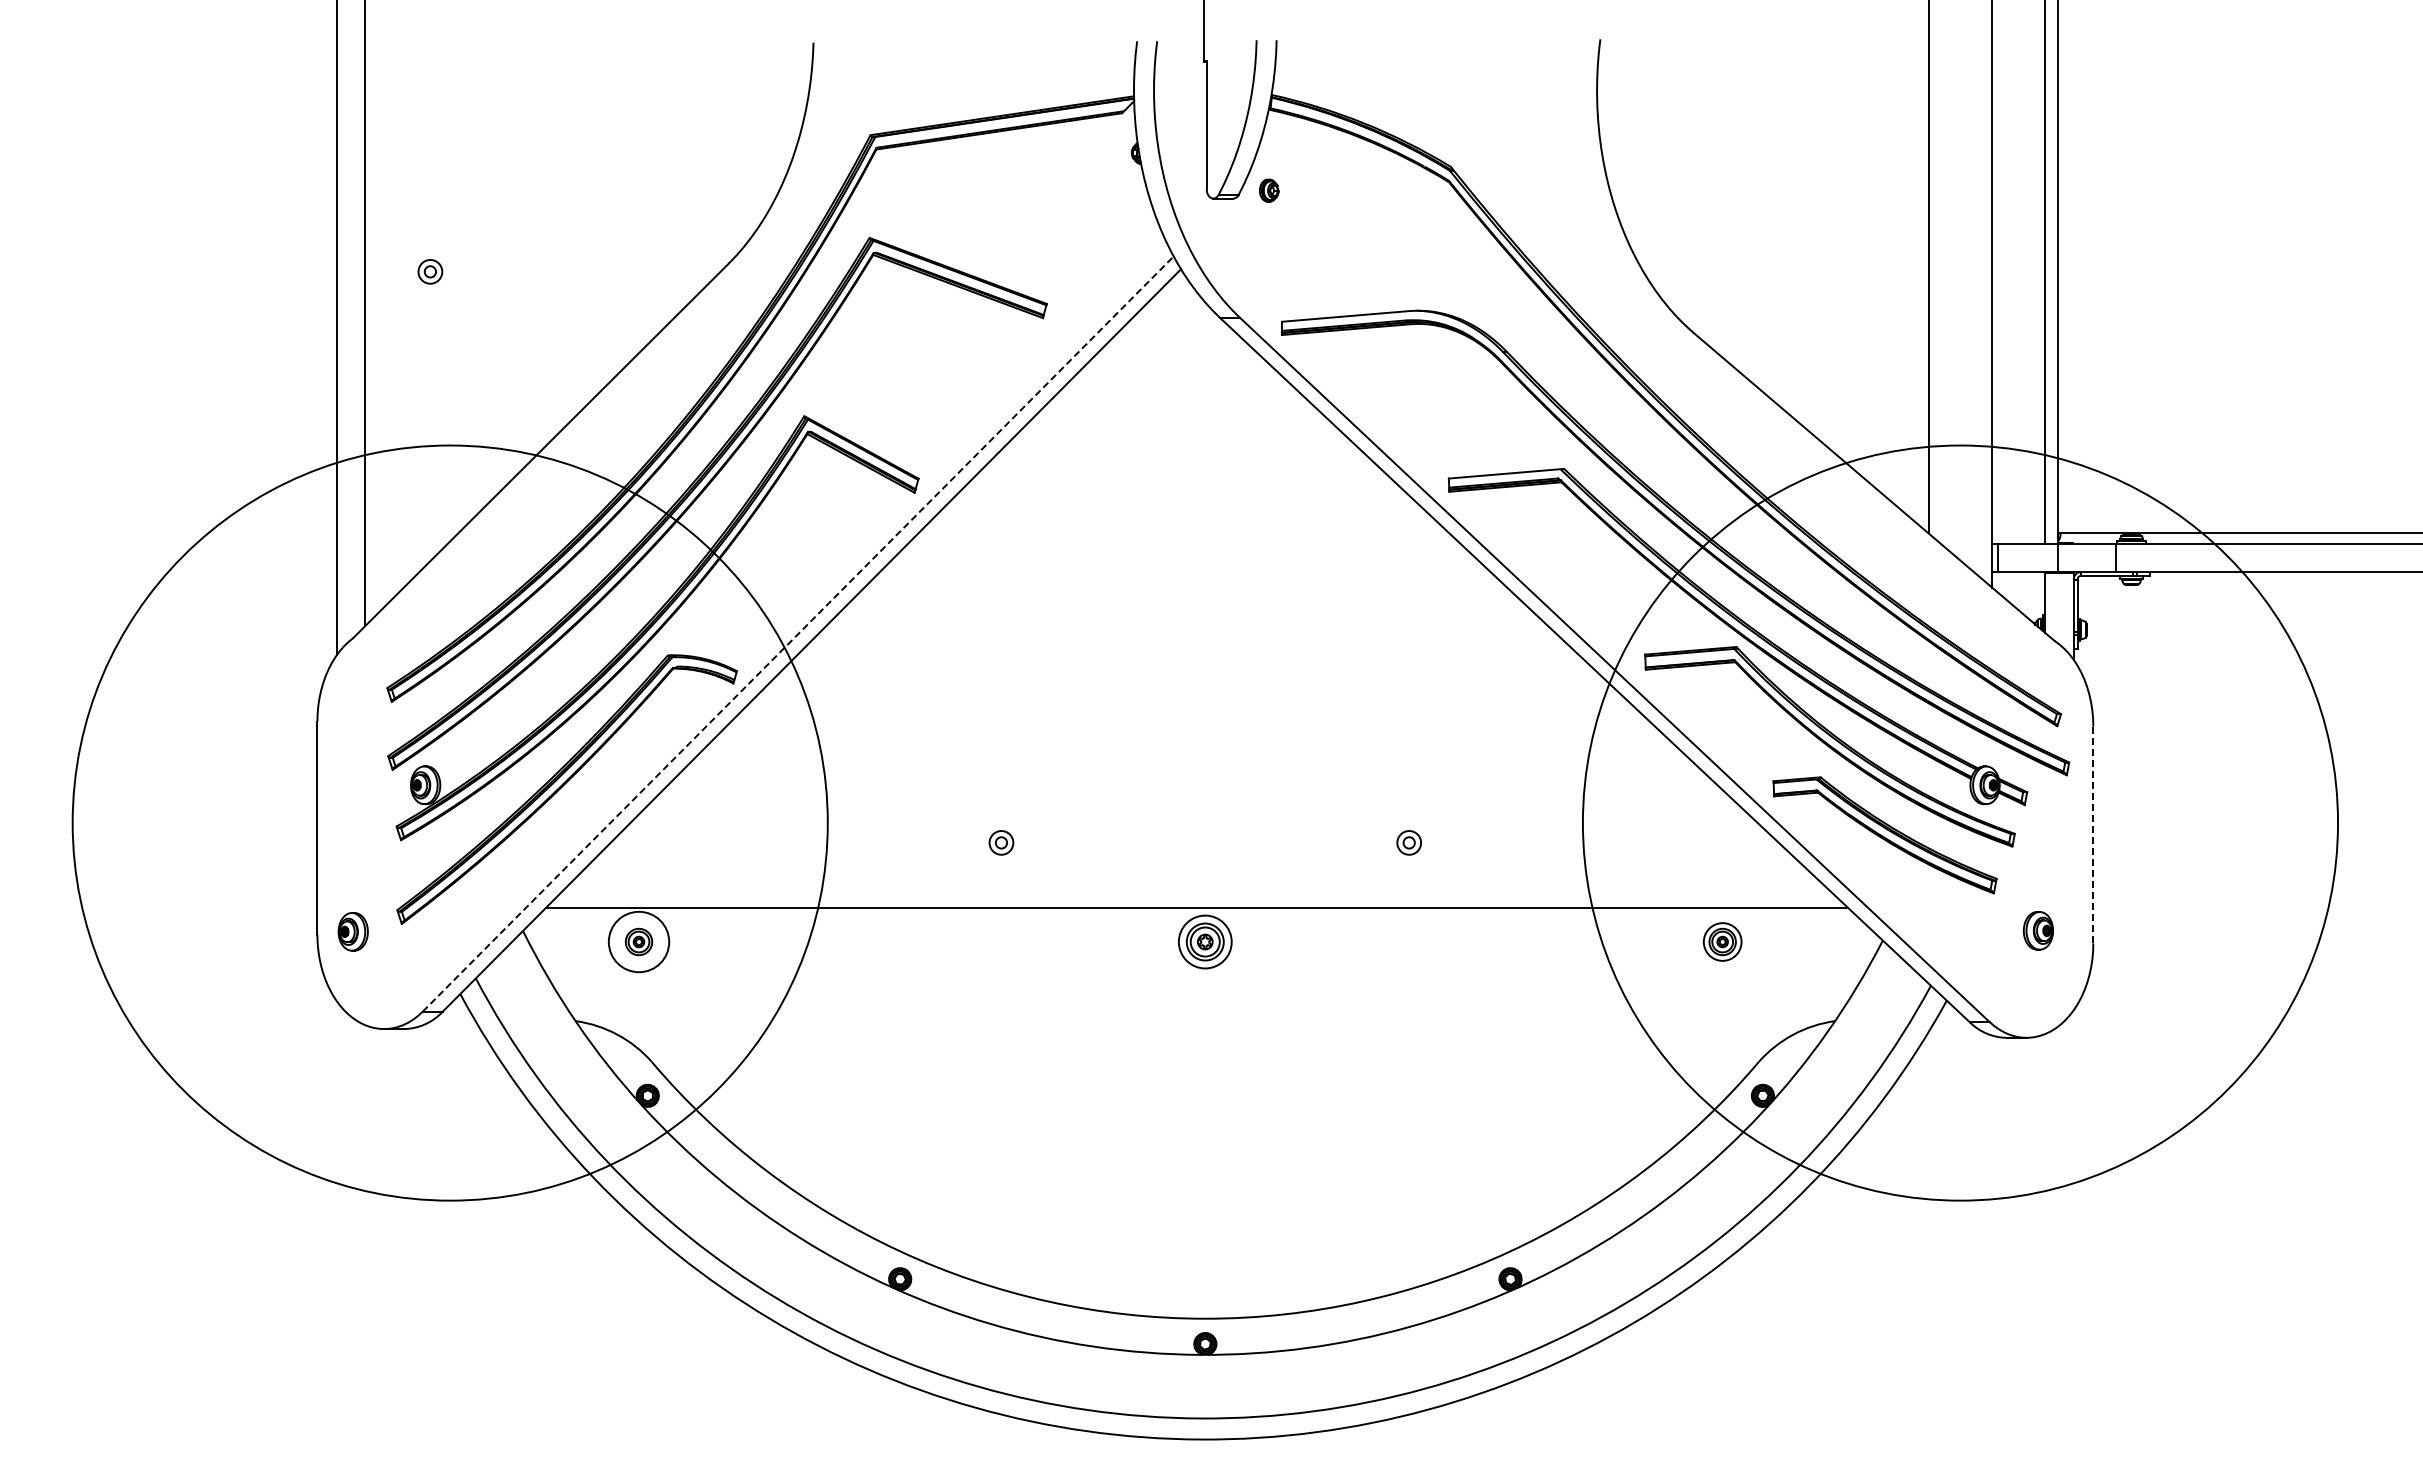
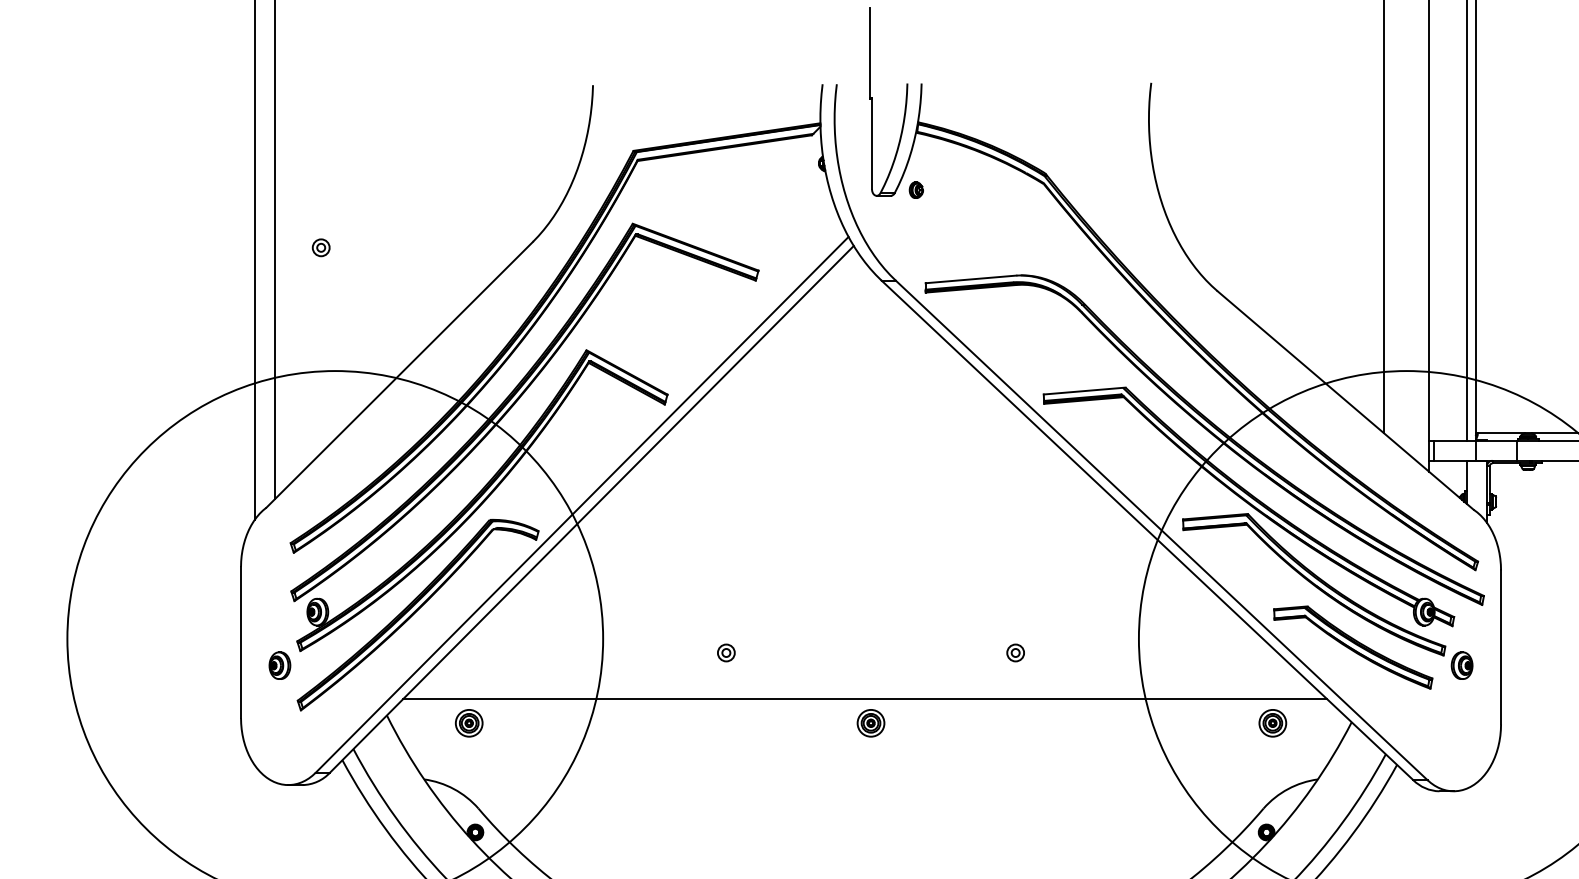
line: (798, 633) -> (582, 504), dashed -> solid
line: (2093, 834) -> (1501, 647), dashed -> solid
part: (2037, 930) -> (1461, 665), moved
part: (352, 931) -> (279, 665), moved
circle: (638, 941) -> (468, 722), size x0.62
part: (1205, 941) -> (871, 722), size x0.71
part: (1722, 941) -> (1272, 722), moved

